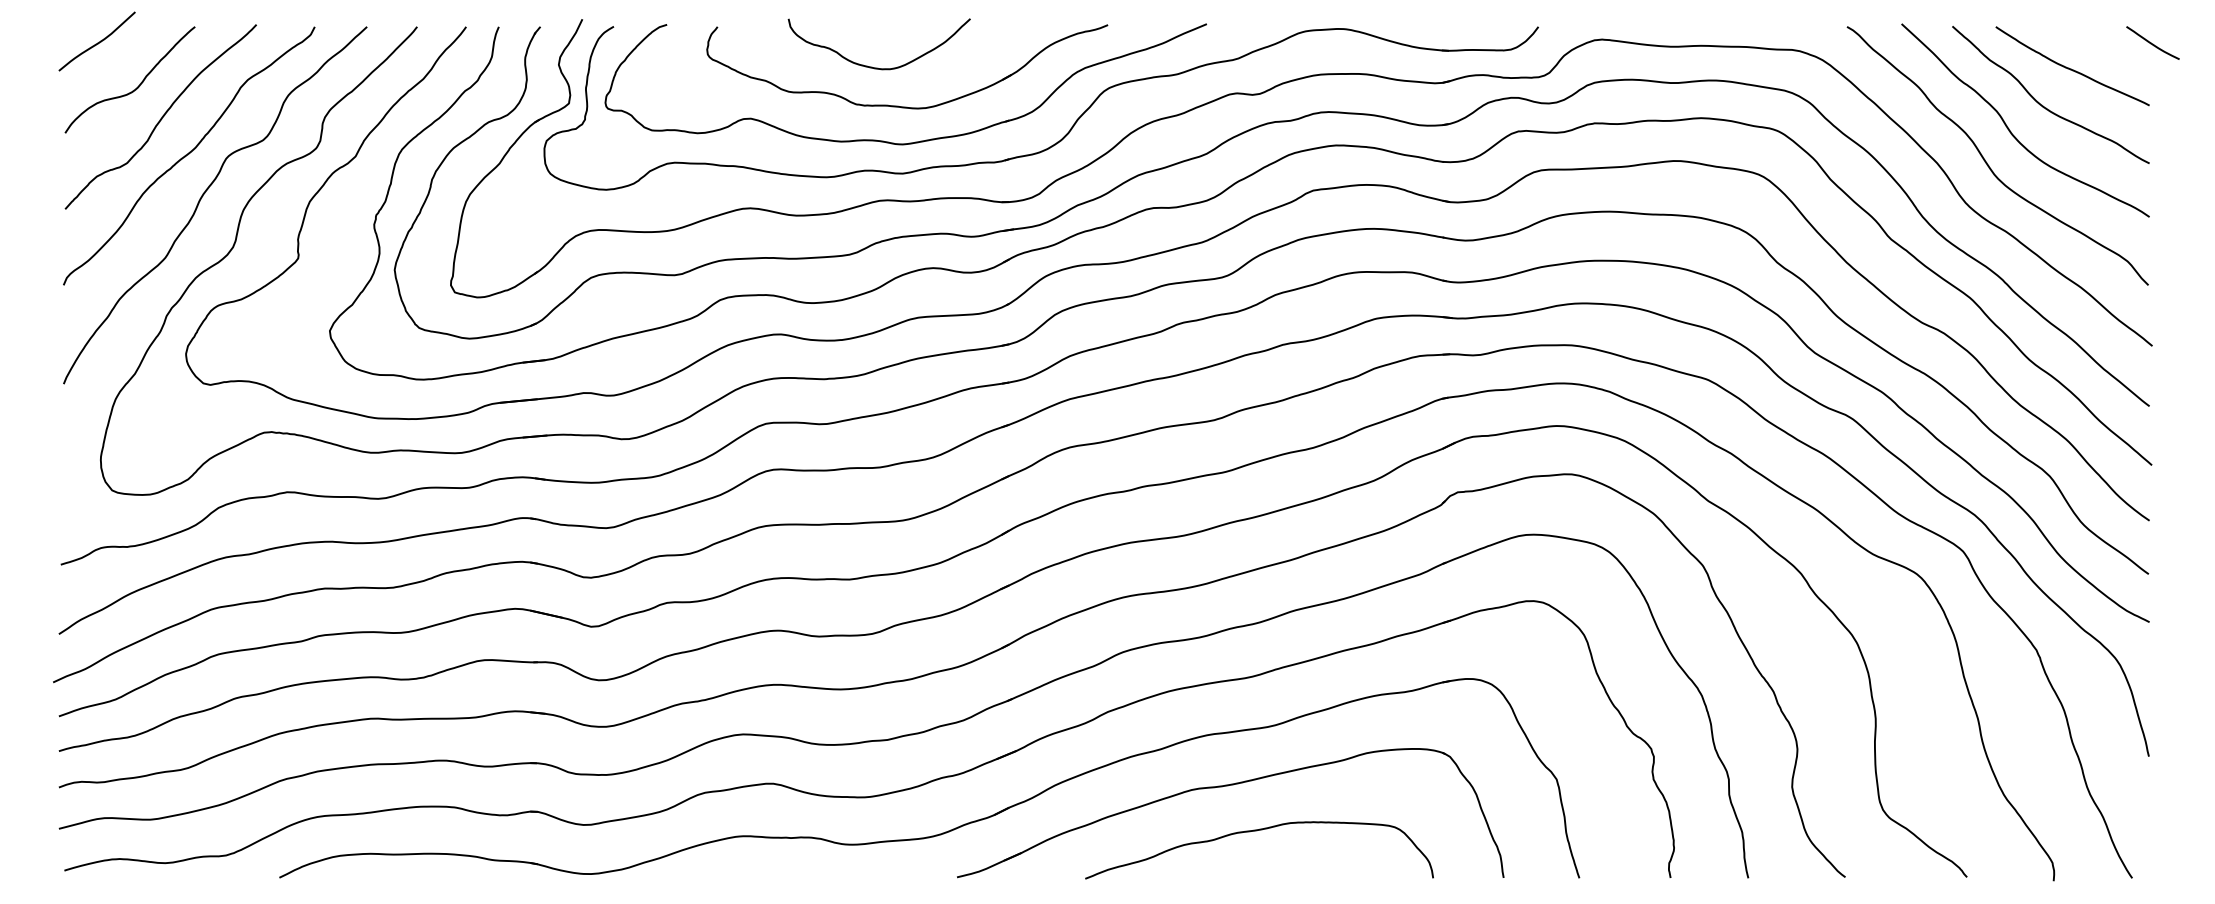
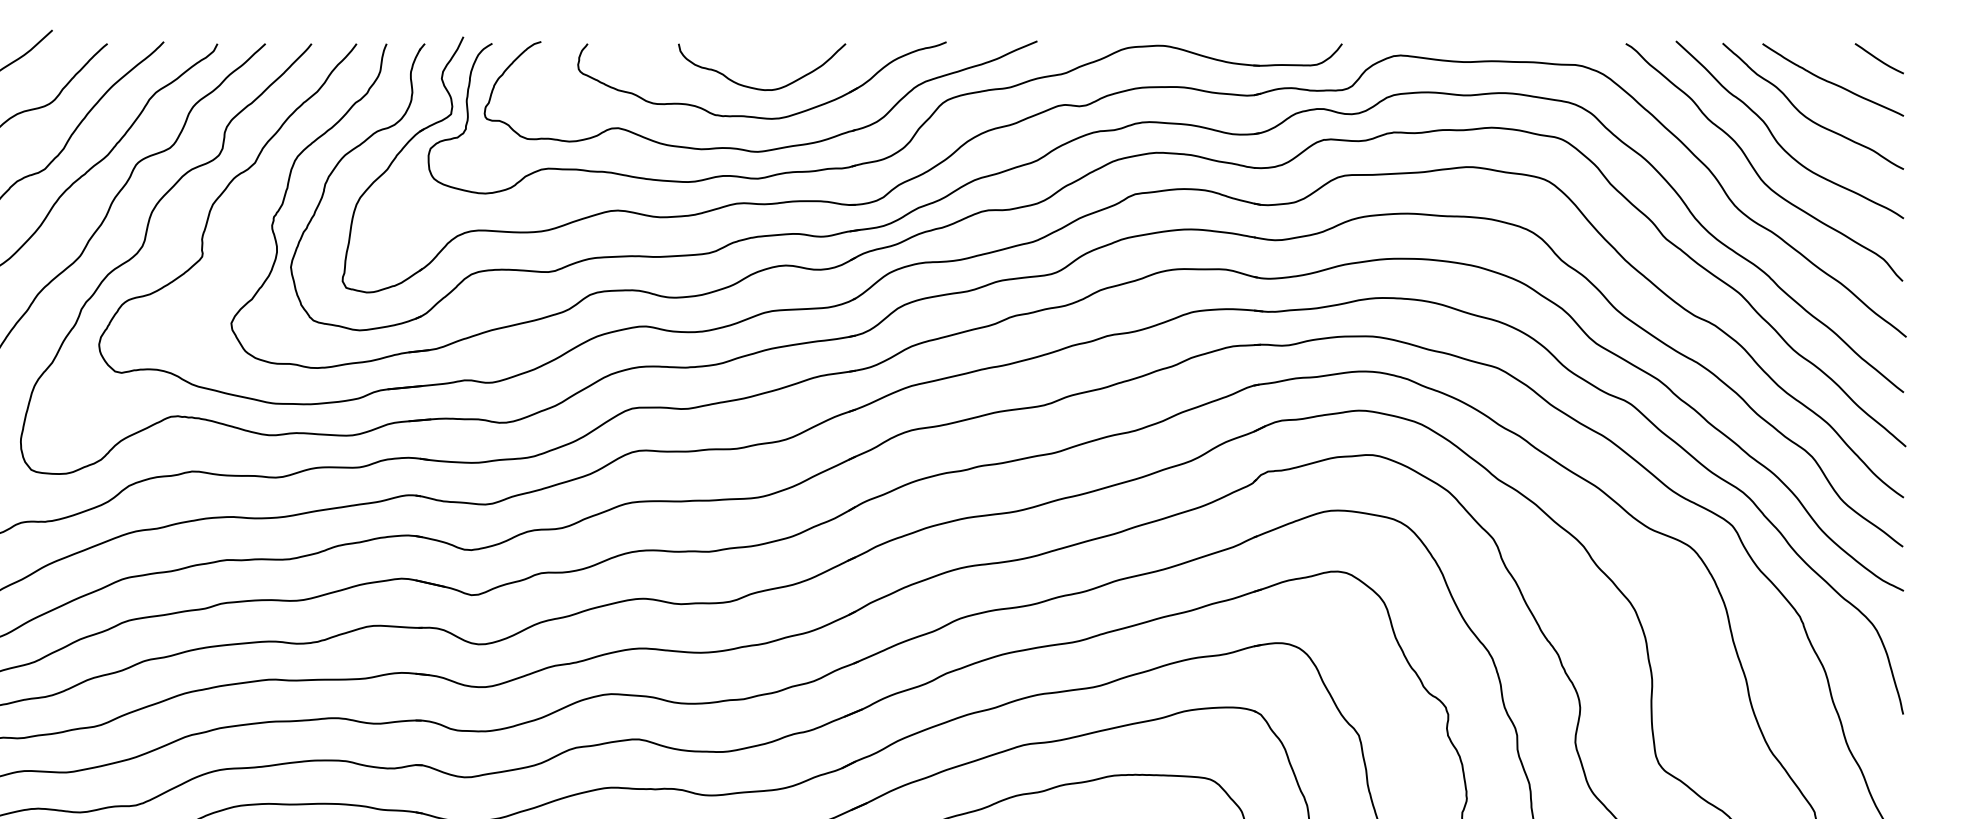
curve: (2151, 42) -> (1878, 58), moved
curve: (872, 66) -> (755, 87), moved

